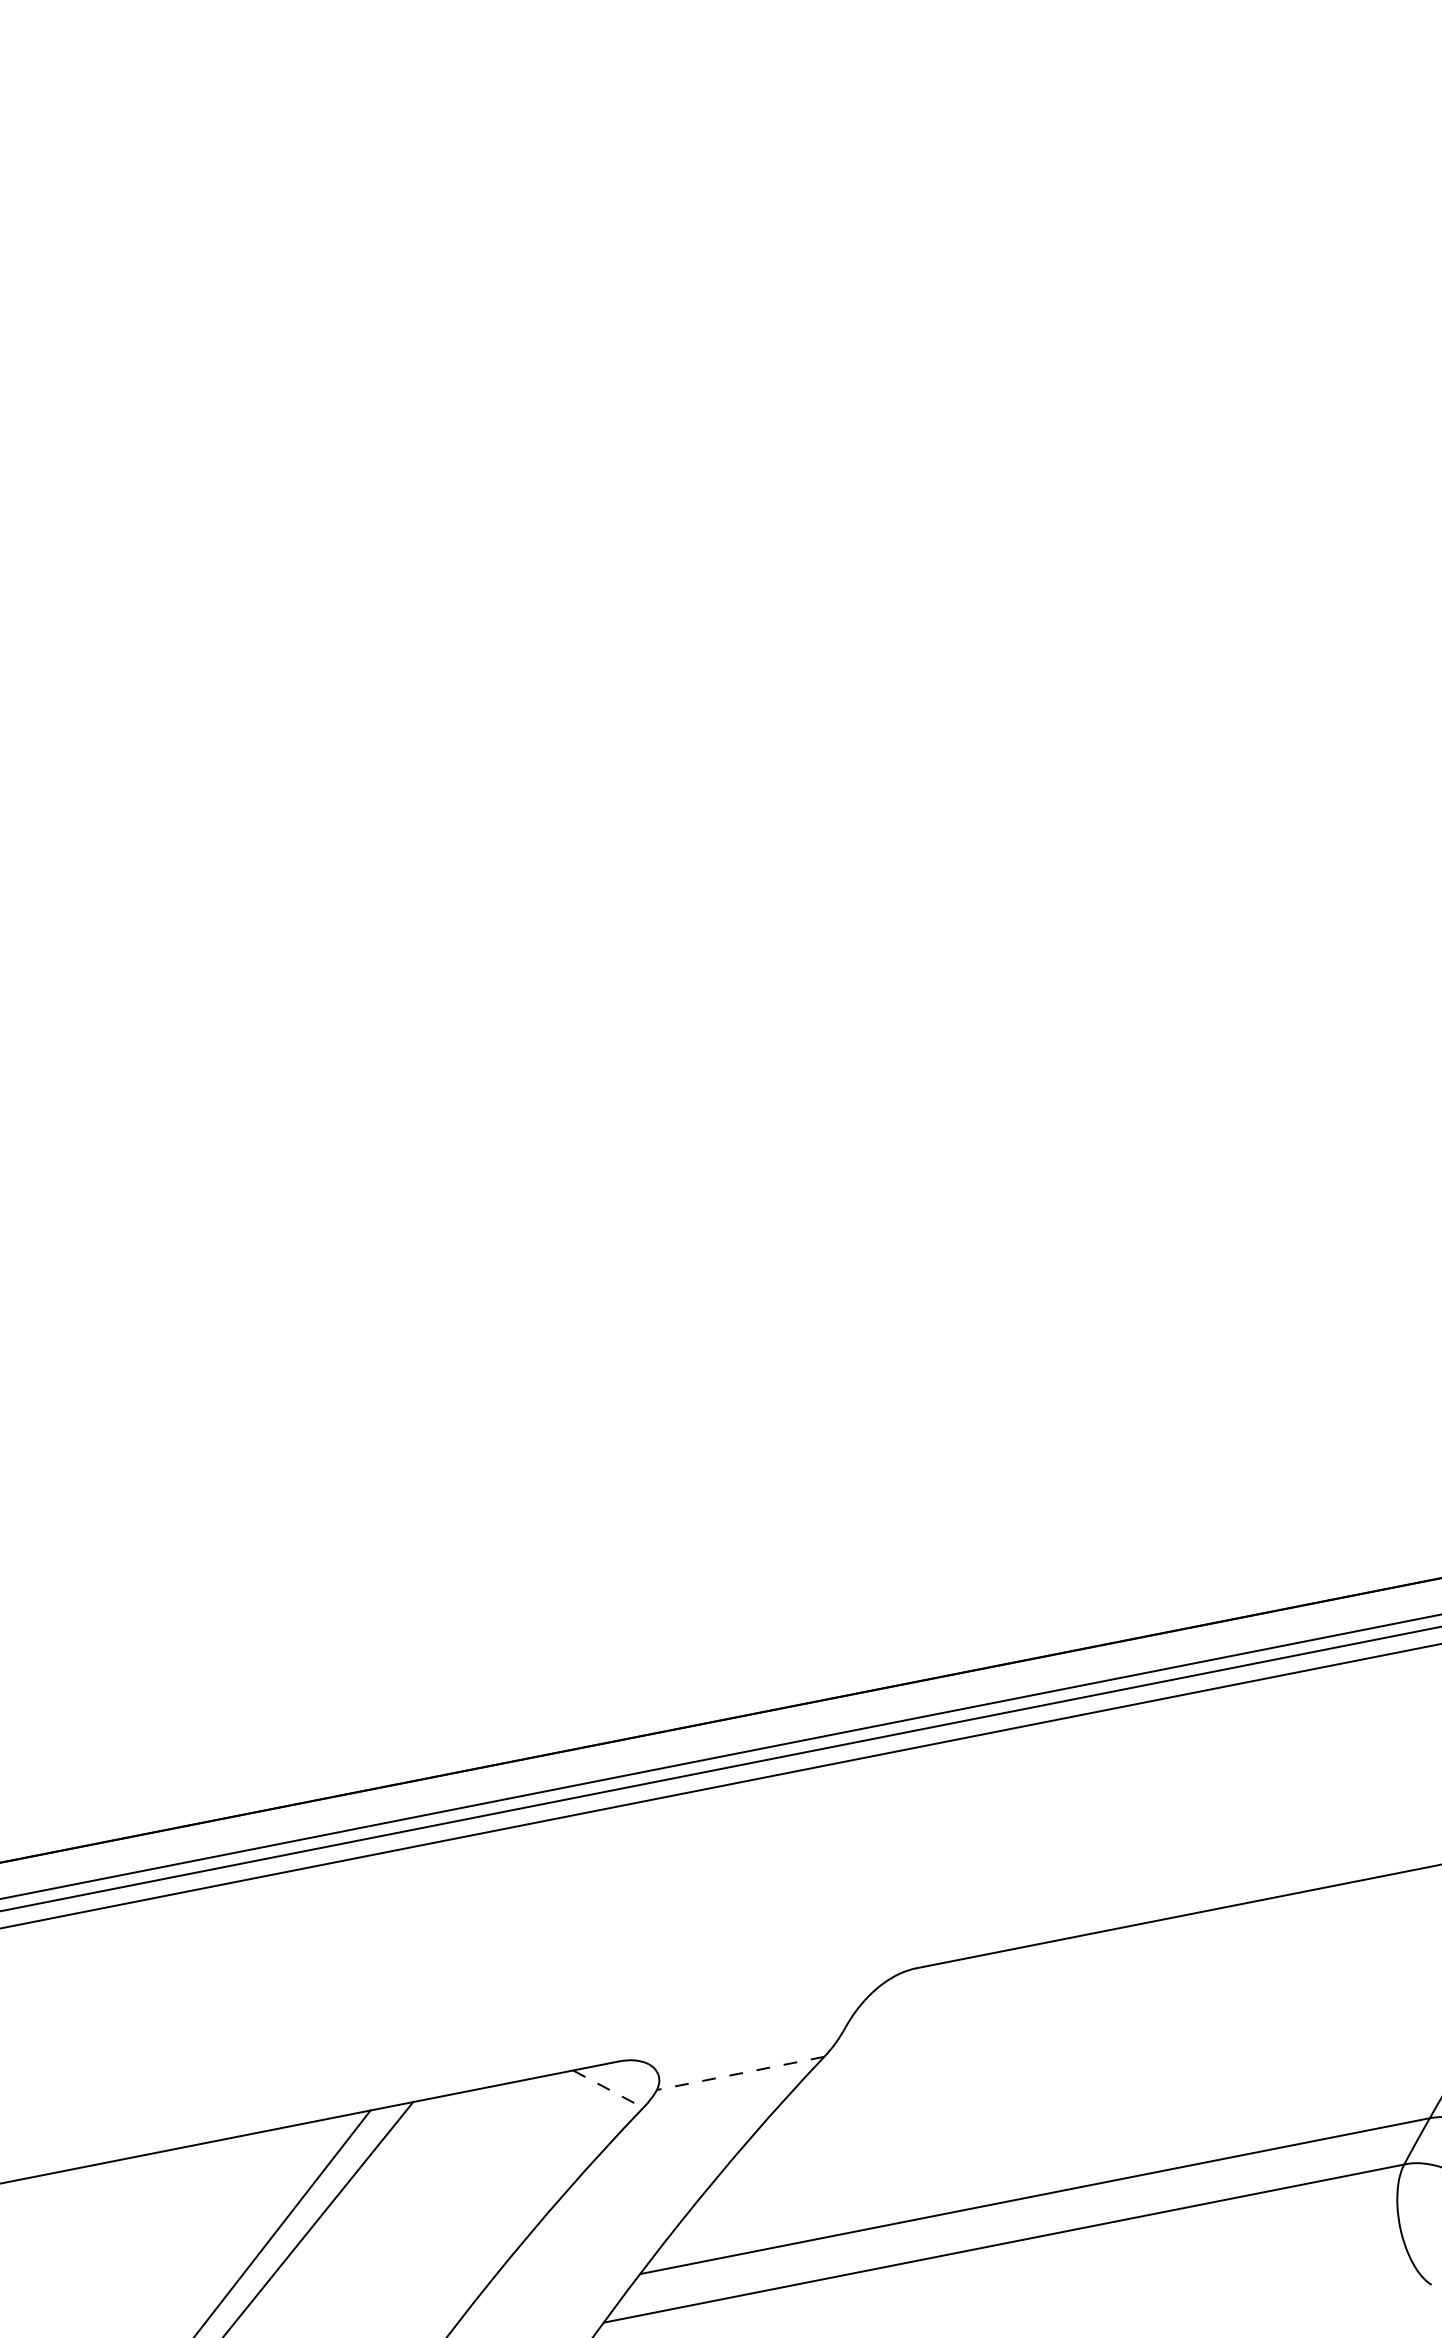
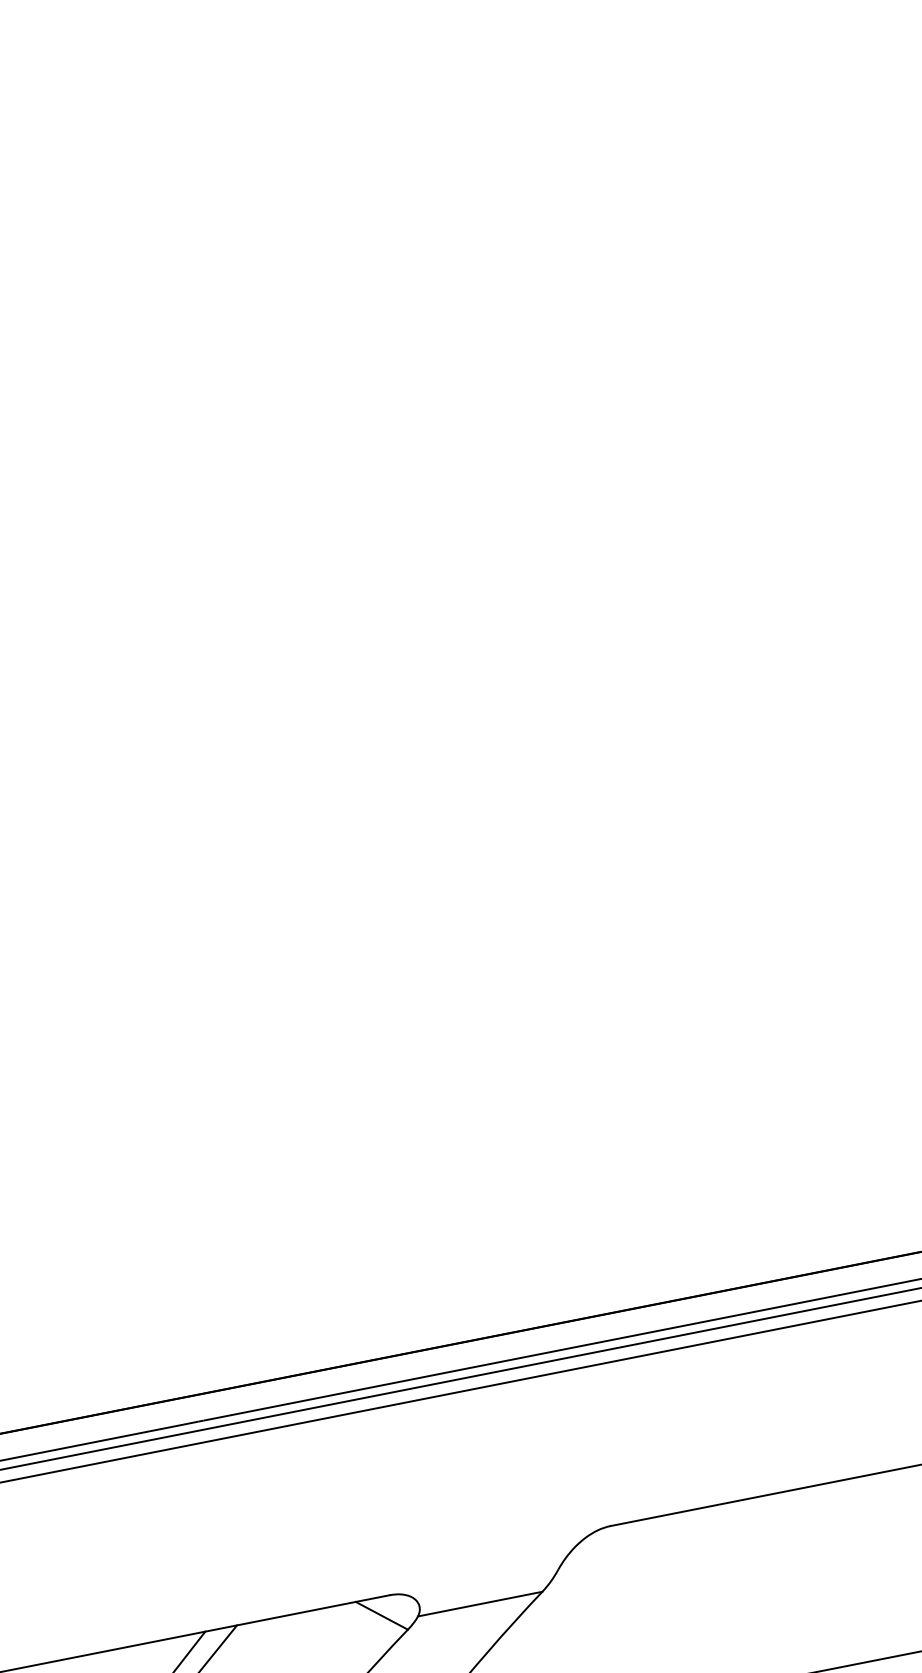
line: (740, 2073) -> (480, 1604), dashed -> solid
line: (608, 2089) -> (382, 1616), dashed -> solid

